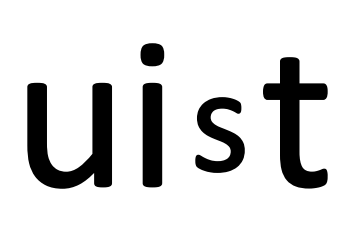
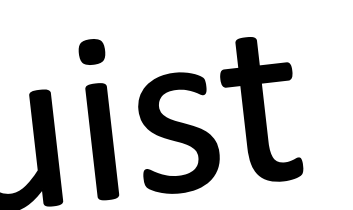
part: (219, 134) -> (177, 132), size x1.43

